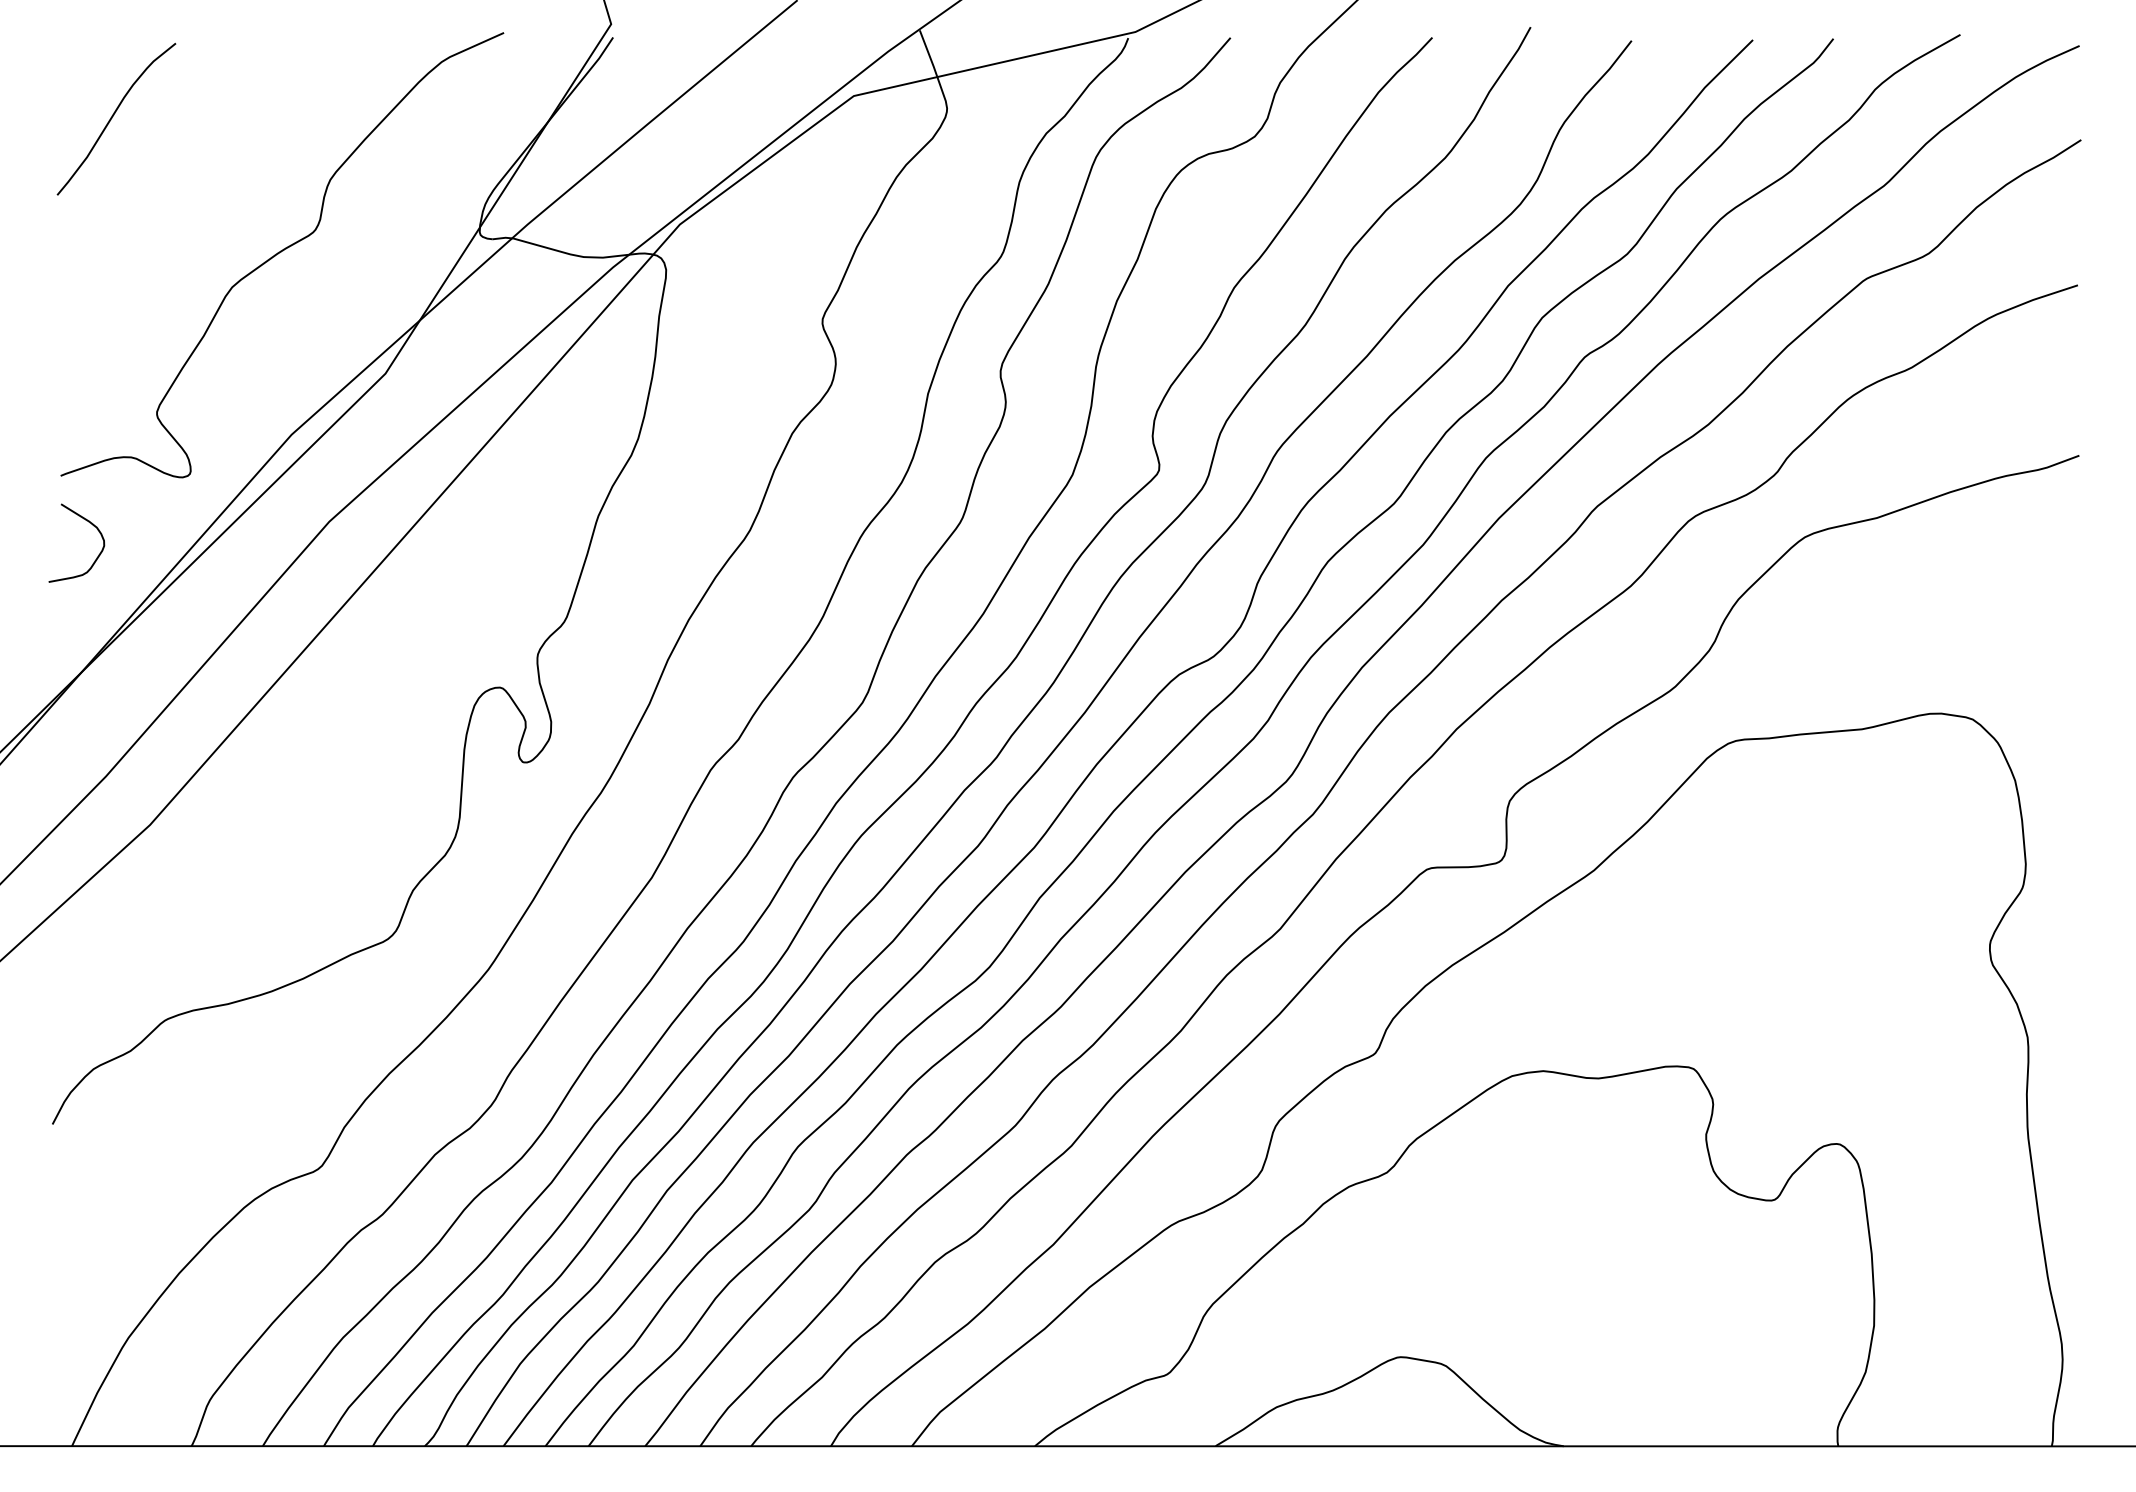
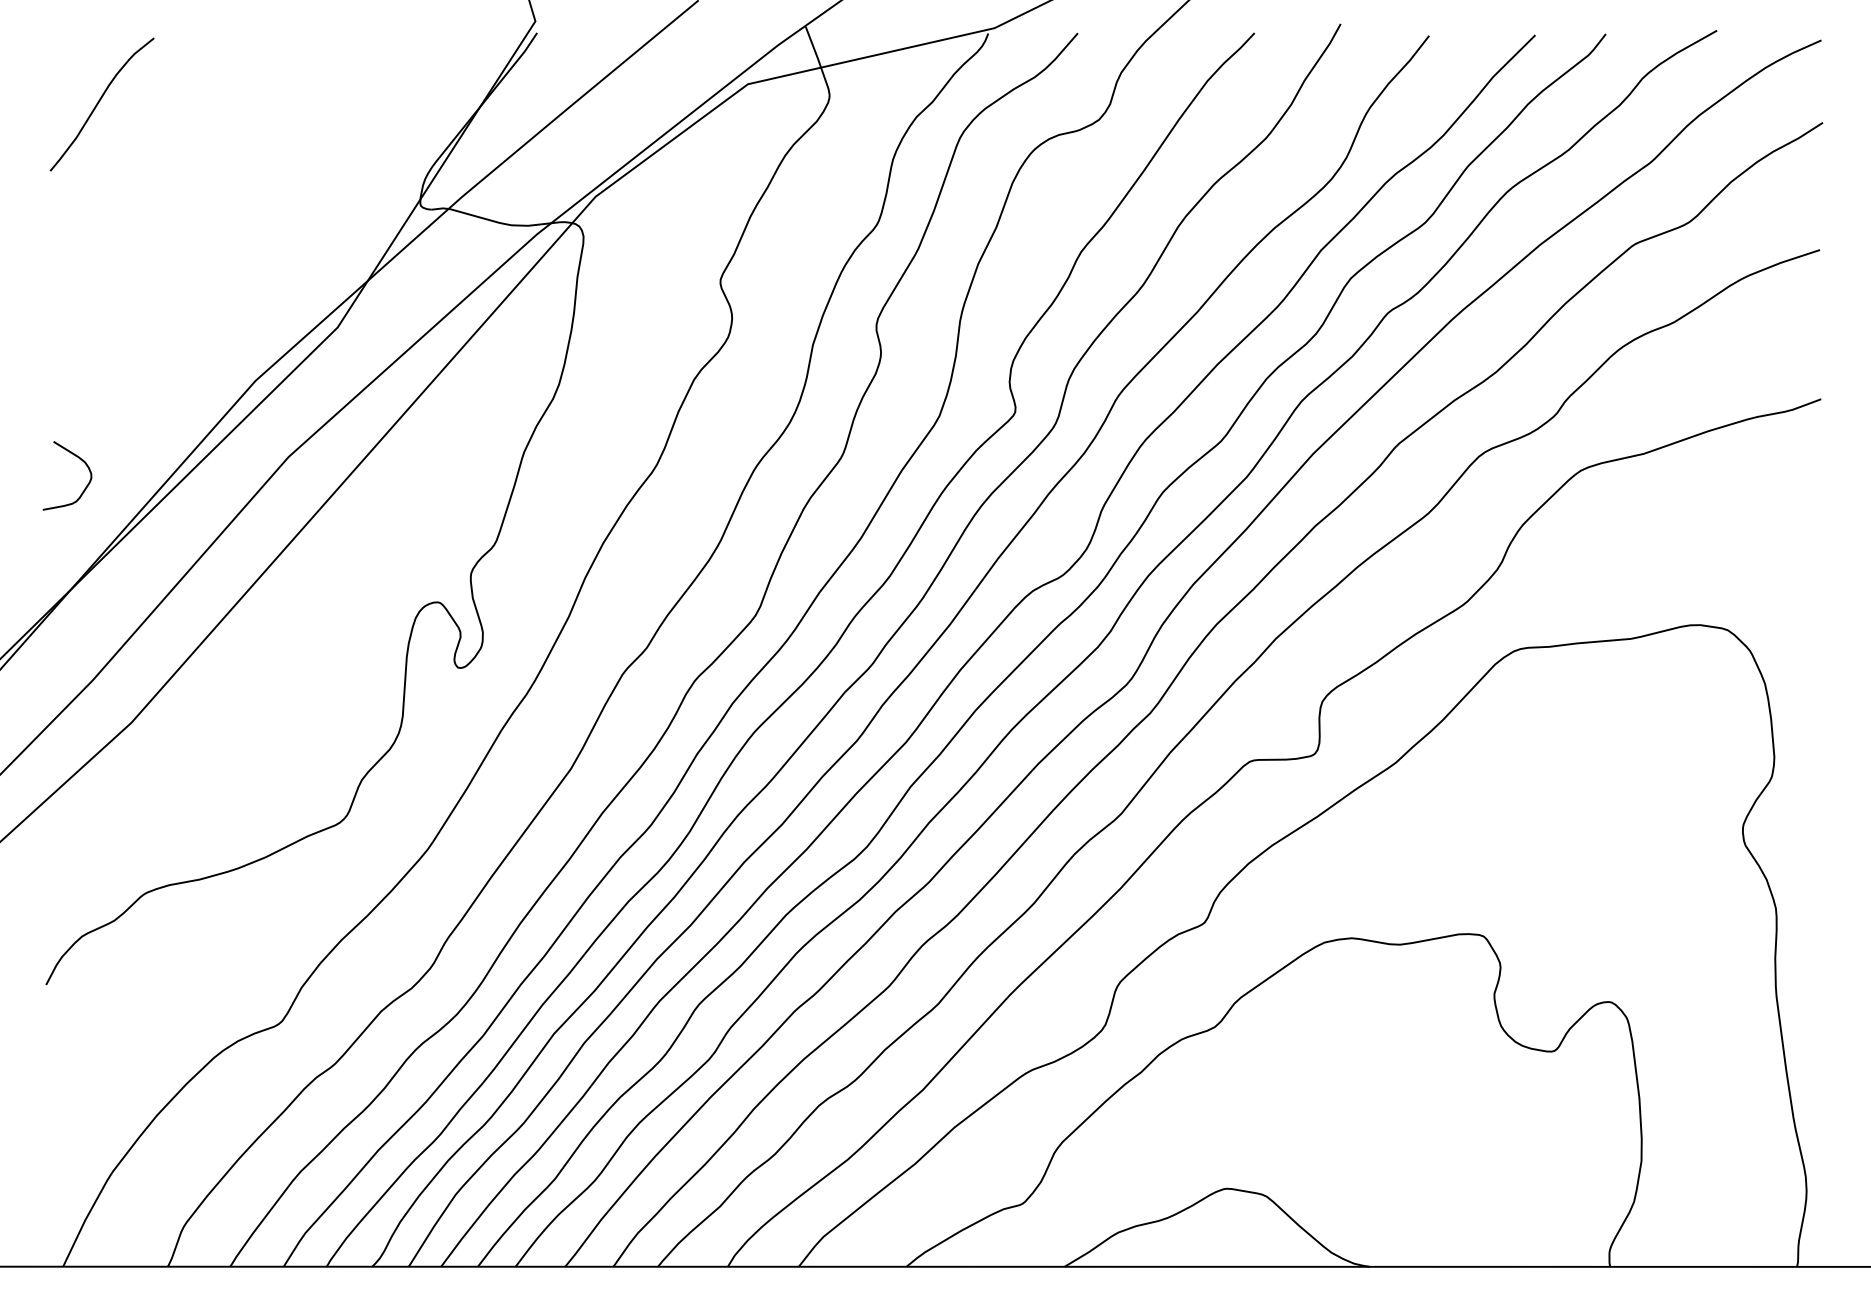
curve: (281, 252) -> (246, 221), removed

